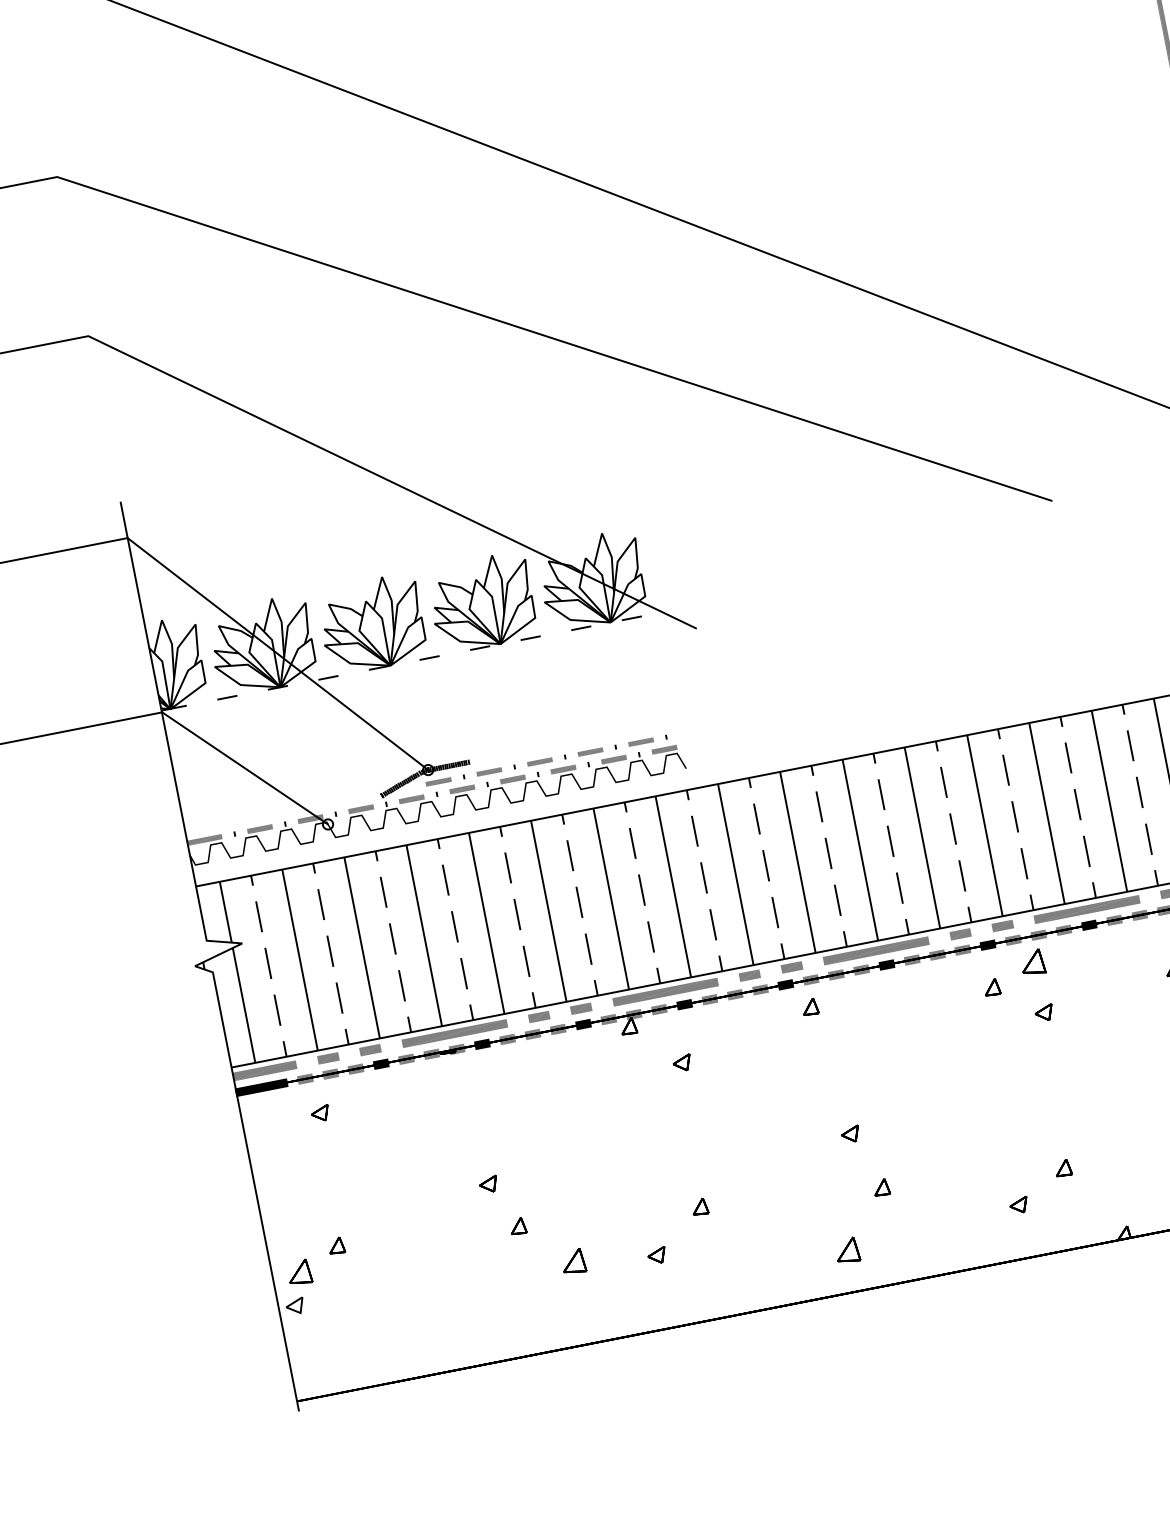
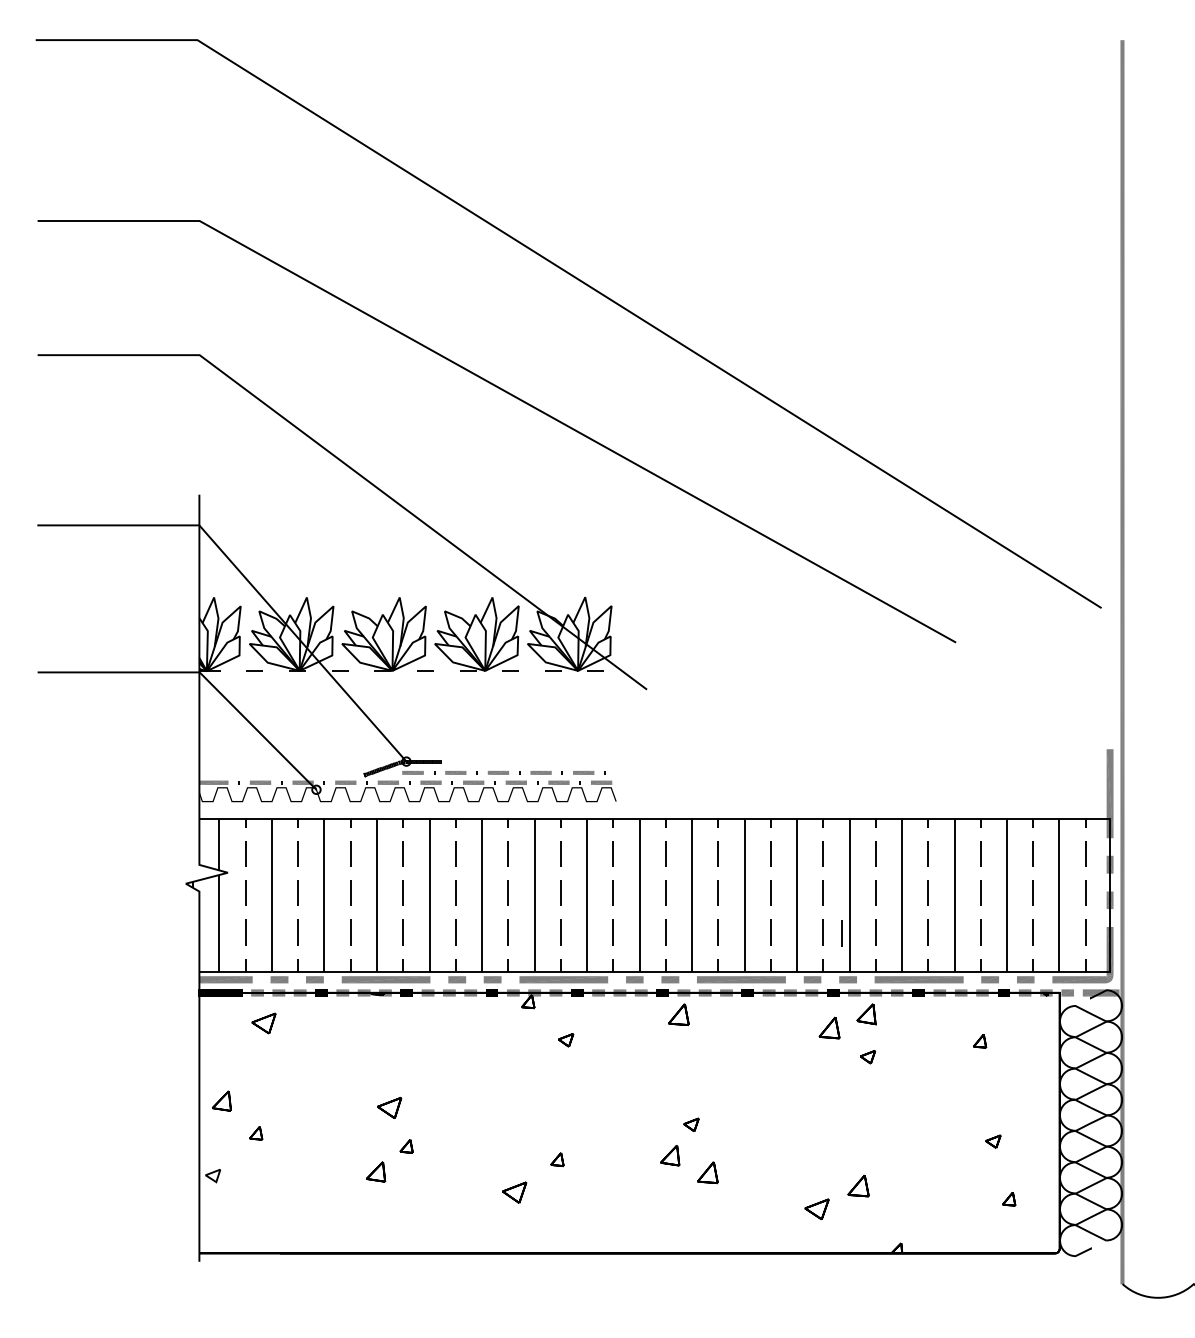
line: (984, 872) -> (841, 933), added
part: (991, 986) -> (829, 1027), size x1.6
part: (809, 1006) -> (678, 1014), size x1.6
part: (320, 1113) -> (264, 1023), size x1.6
part: (1062, 1167) -> (858, 1185), size x1.6
part: (488, 1184) -> (389, 1107), size x1.6
part: (880, 1187) -> (707, 1172), size x1.6
part: (1018, 1205) -> (816, 1209), size x1.6
part: (847, 1250) -> (670, 1155), moved
part: (657, 1255) -> (515, 1192), size x1.6
part: (573, 1261) -> (376, 1171), moved
part: (298, 1271) -> (221, 1100), moved

